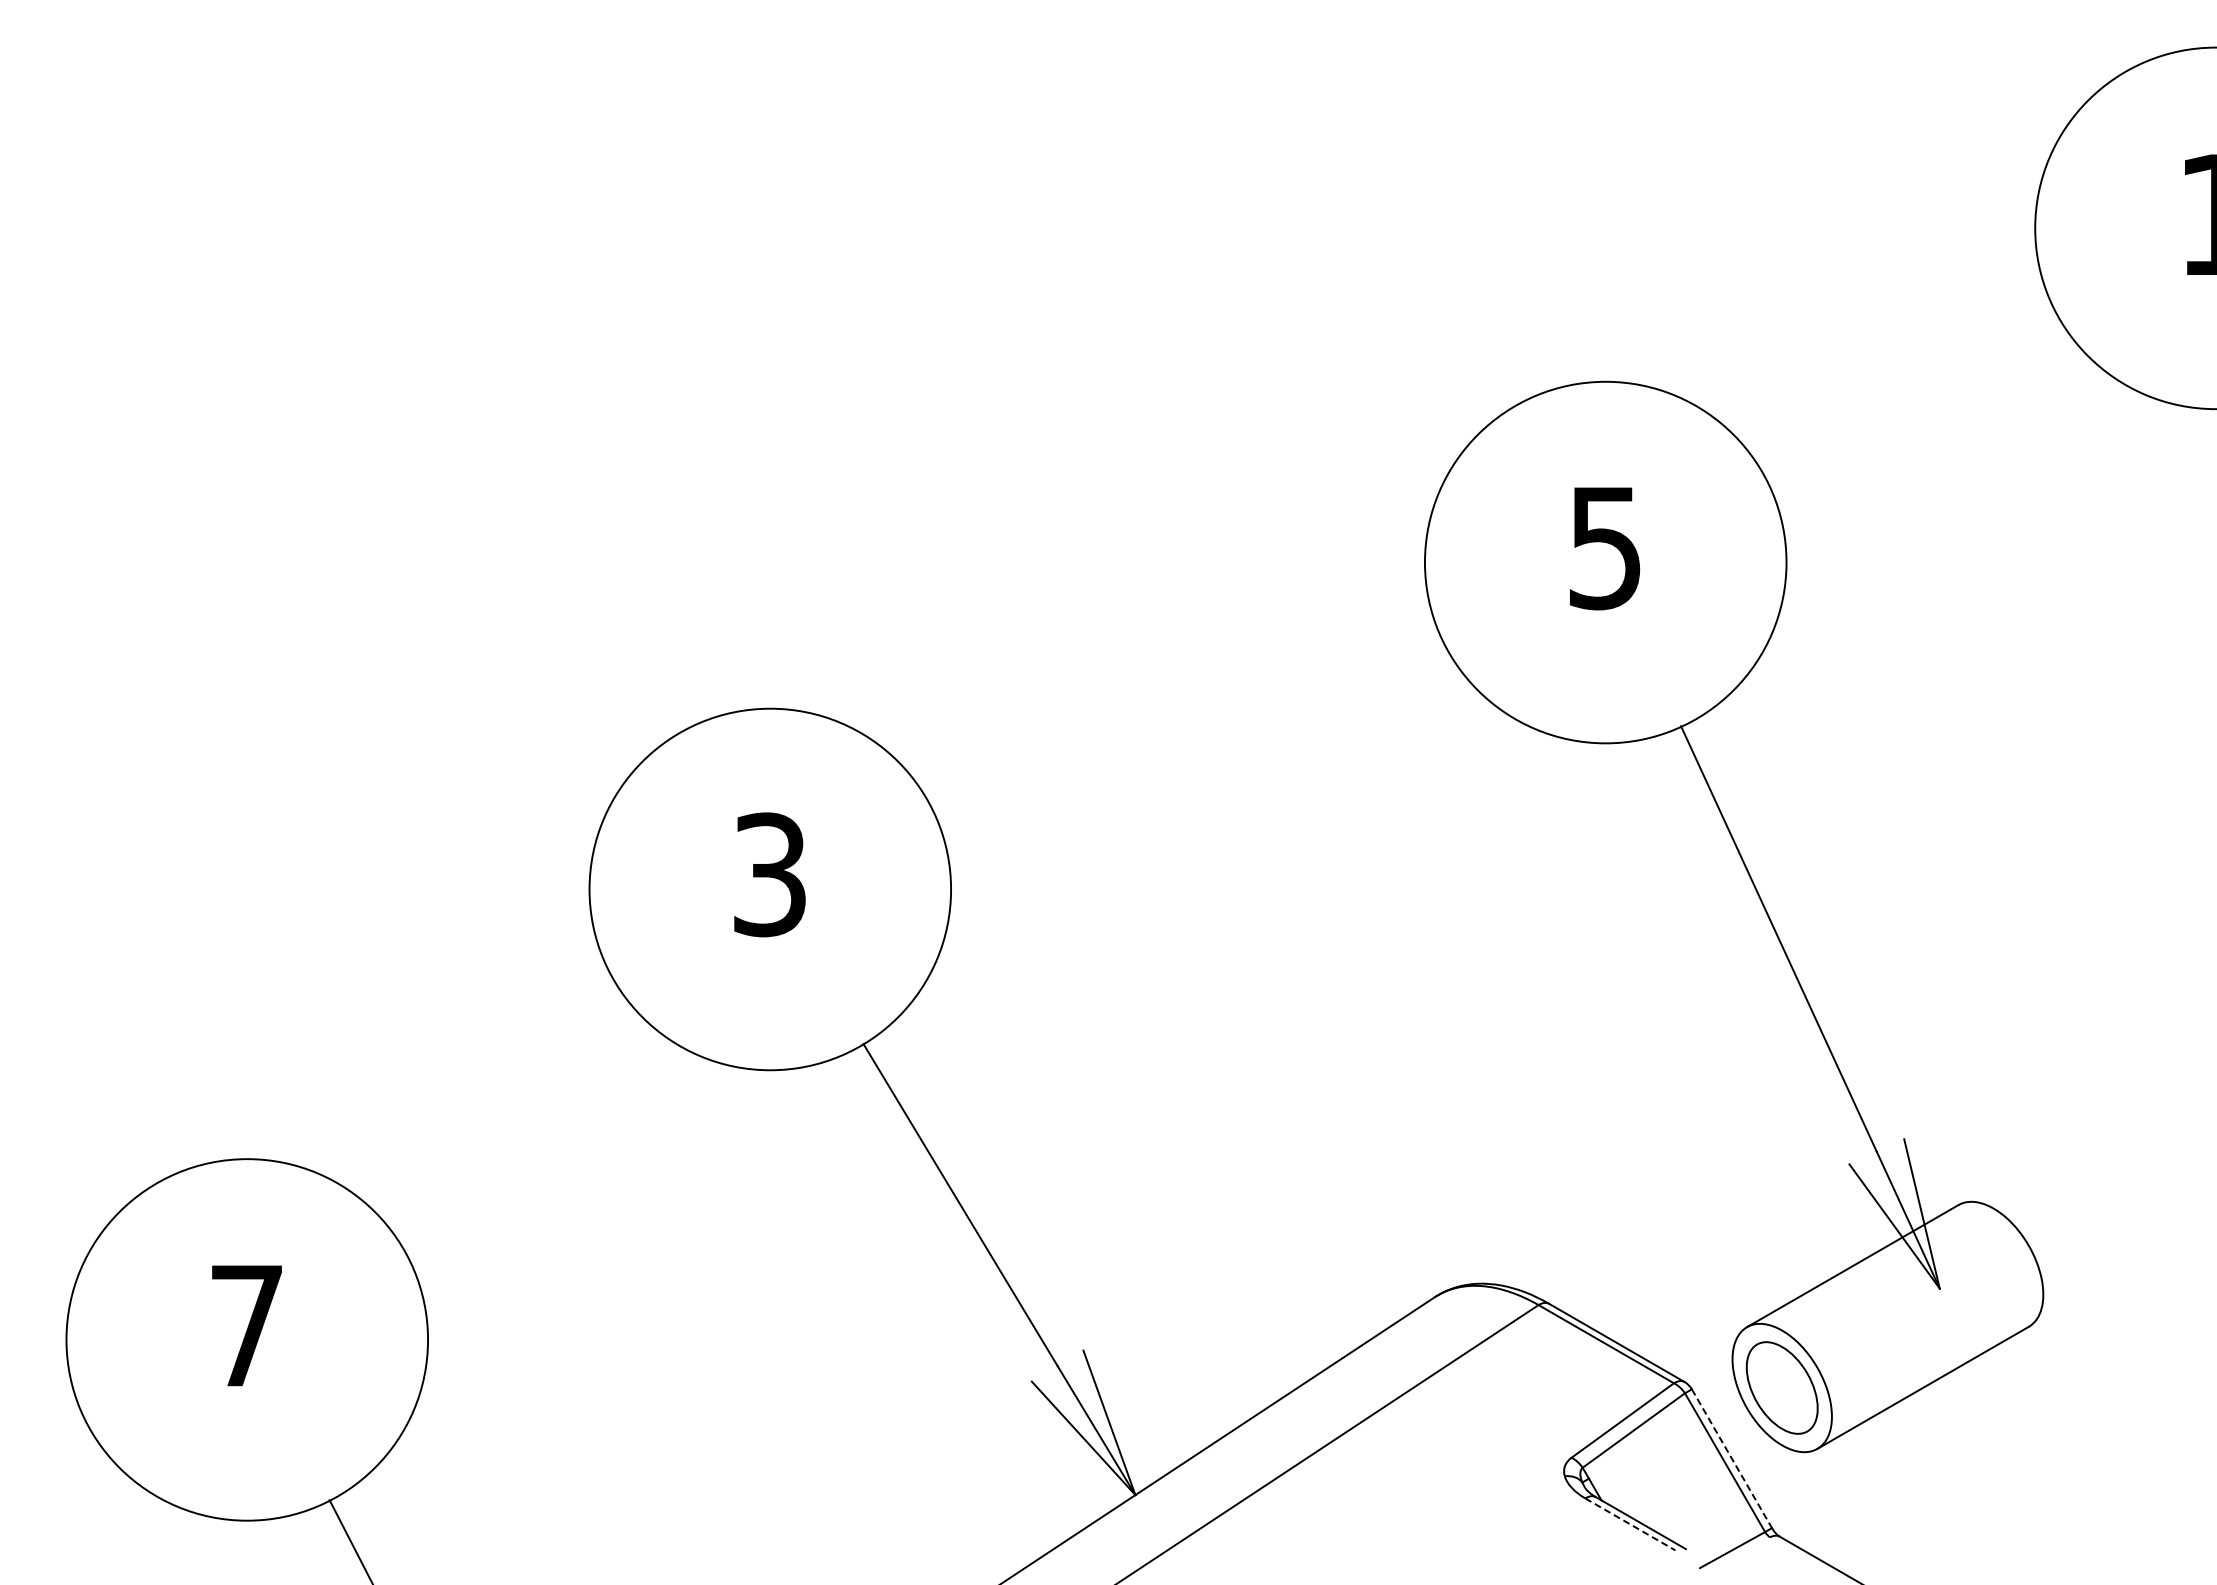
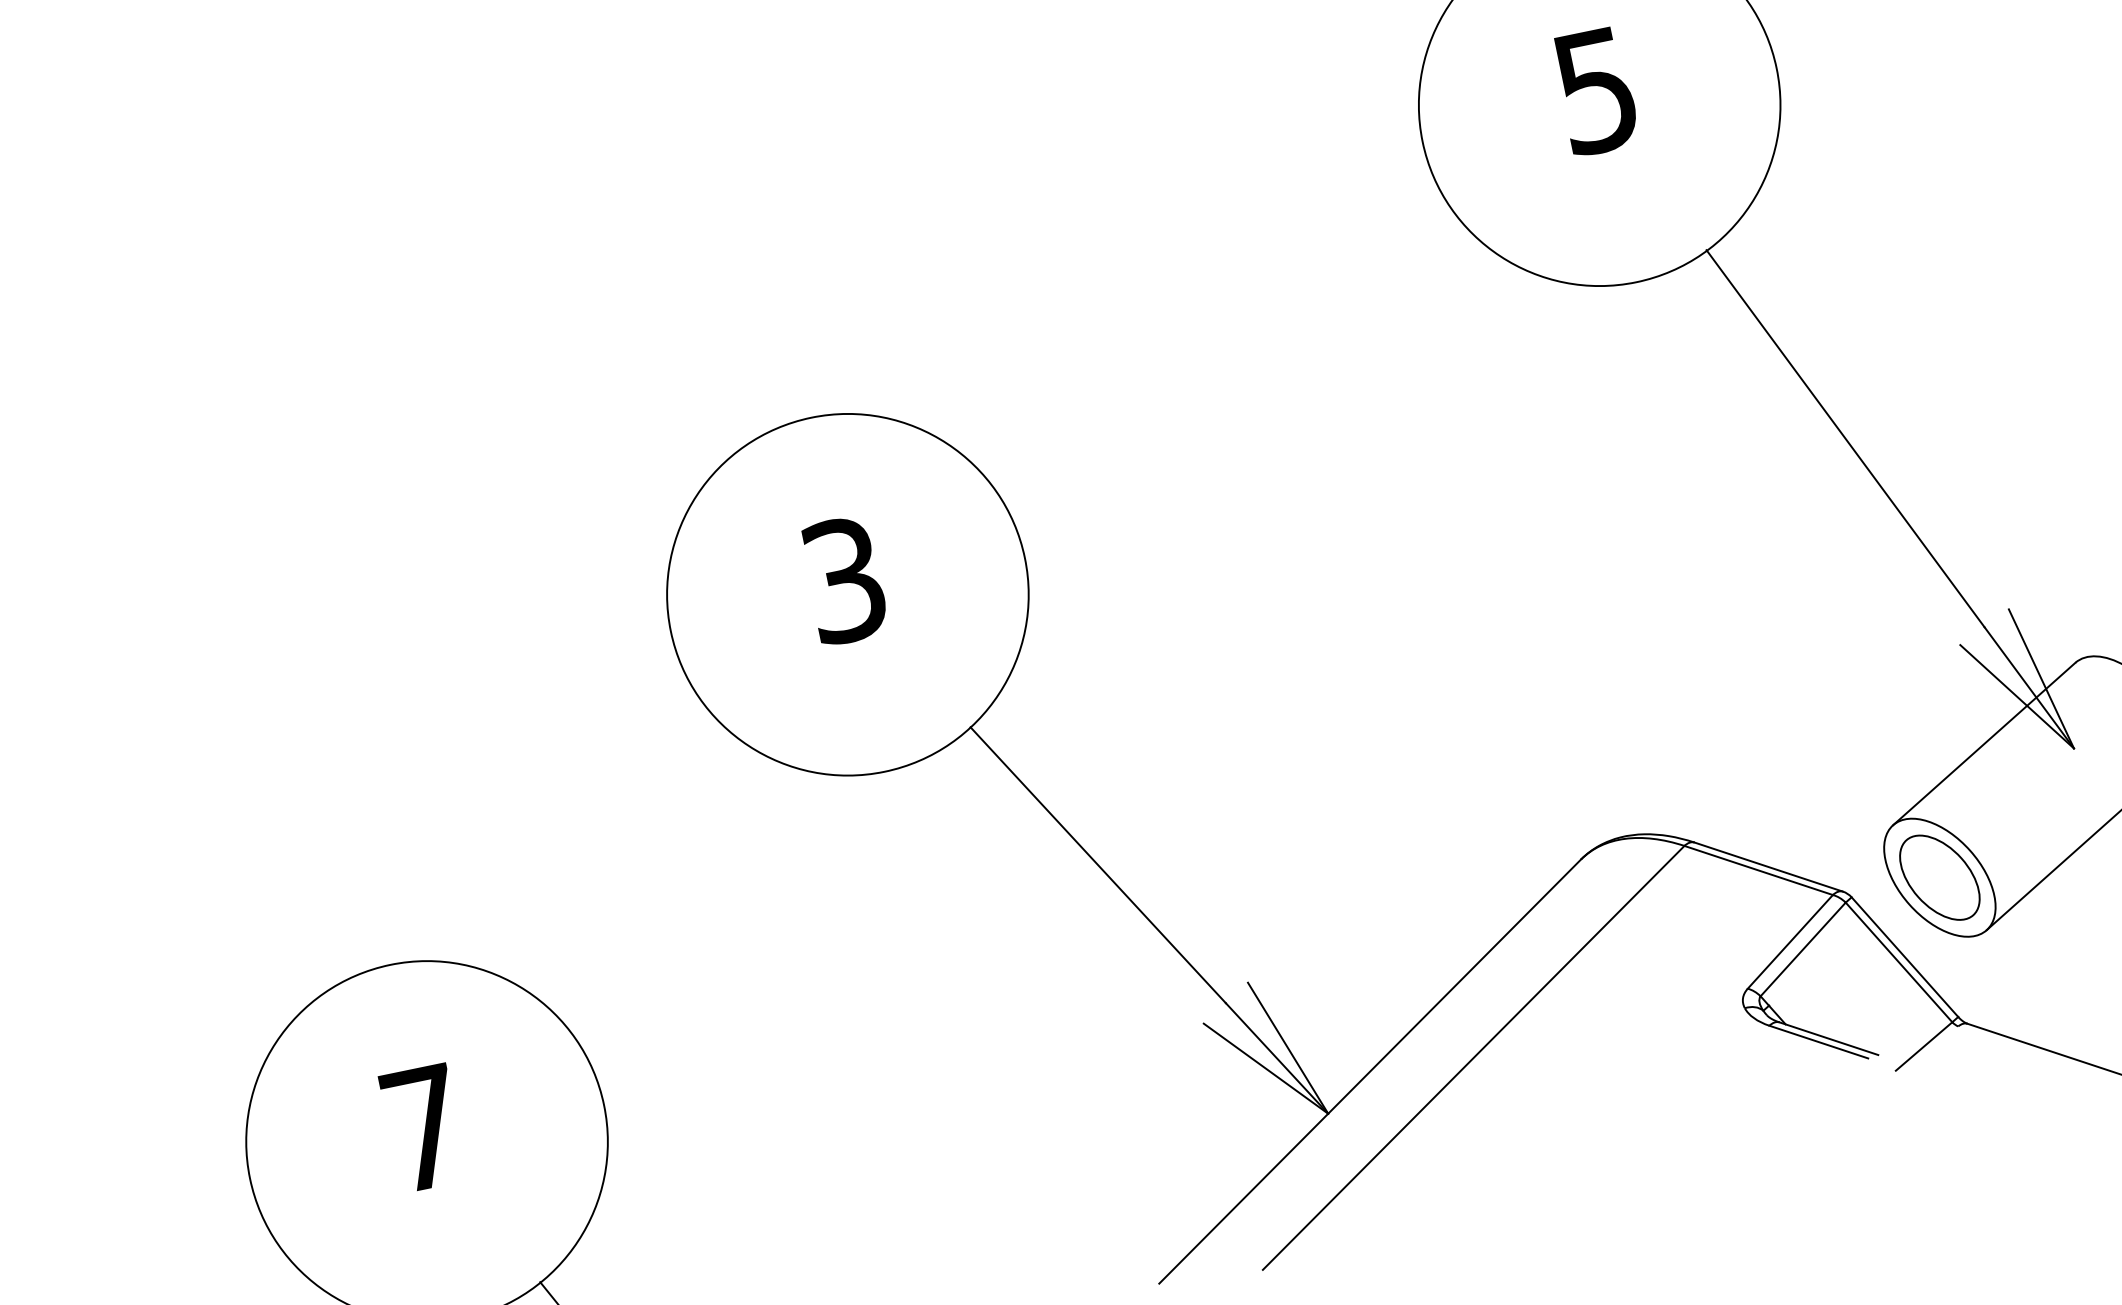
line: (1732, 1459) -> (1905, 957), dashed -> solid
line: (1630, 1524) -> (1818, 1042), dashed -> solid

